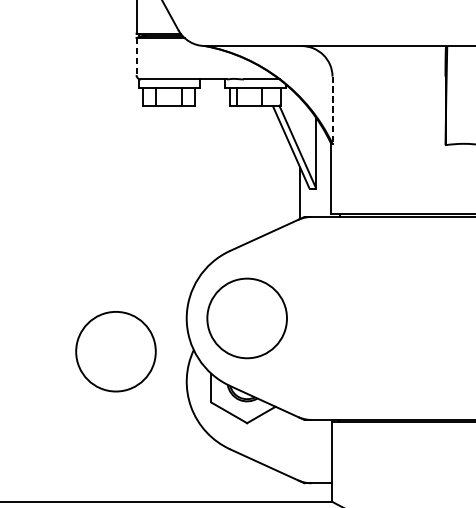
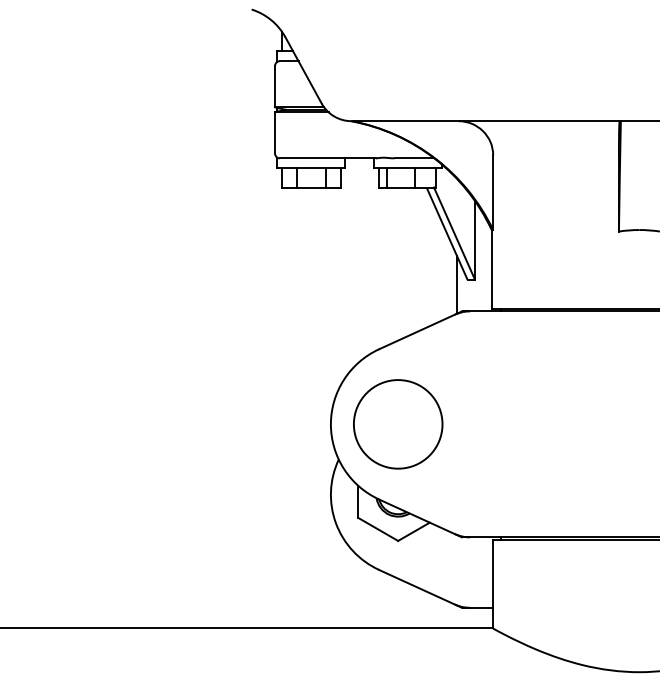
line: (136, 56) -> (275, 132), dashed -> solid
line: (332, 111) -> (493, 193), dashed -> solid
circle: (116, 351) -> (252, 461), removed

